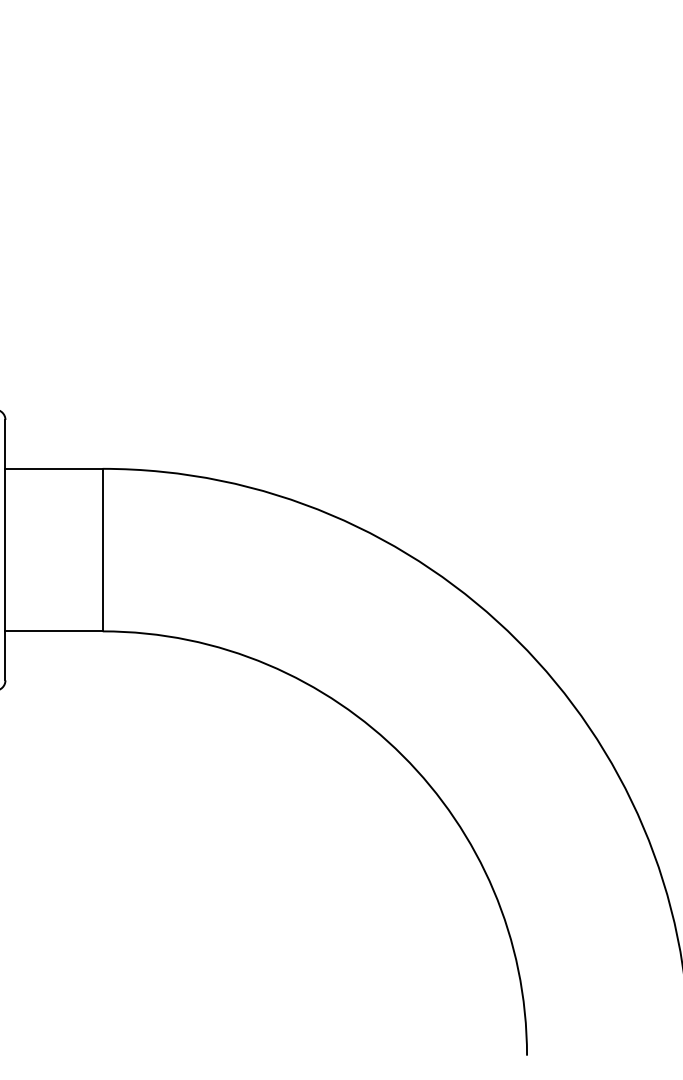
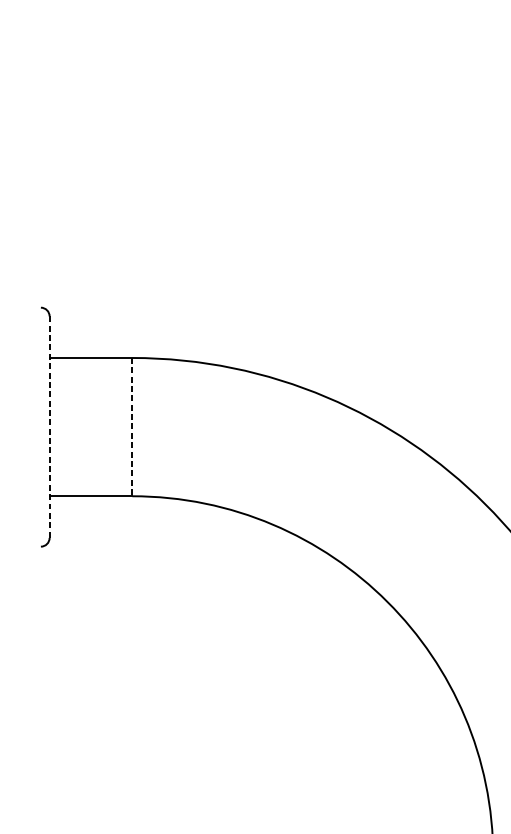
line: (5, 550) -> (49, 427), solid -> dashed
line: (102, 550) -> (132, 427), solid -> dashed

